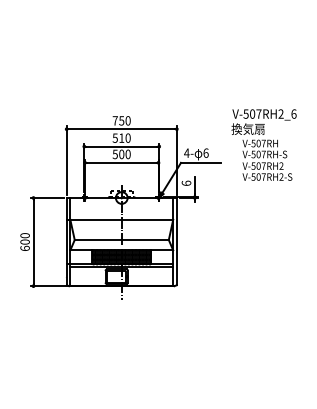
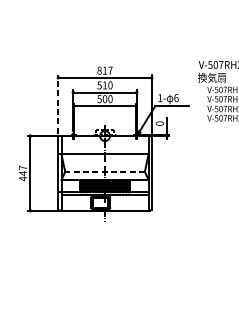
text: (121, 120) -> (104, 70), 750 -> 817
text: (186, 152) -> (159, 97), 4- -> 1-
line: (66, 160) -> (58, 104), solid -> dashed
text: (186, 182) -> (159, 122), 6 -> 0
line: (121, 240) -> (104, 172), solid -> dashed
text: (24, 242) -> (22, 173), 600 -> 447

